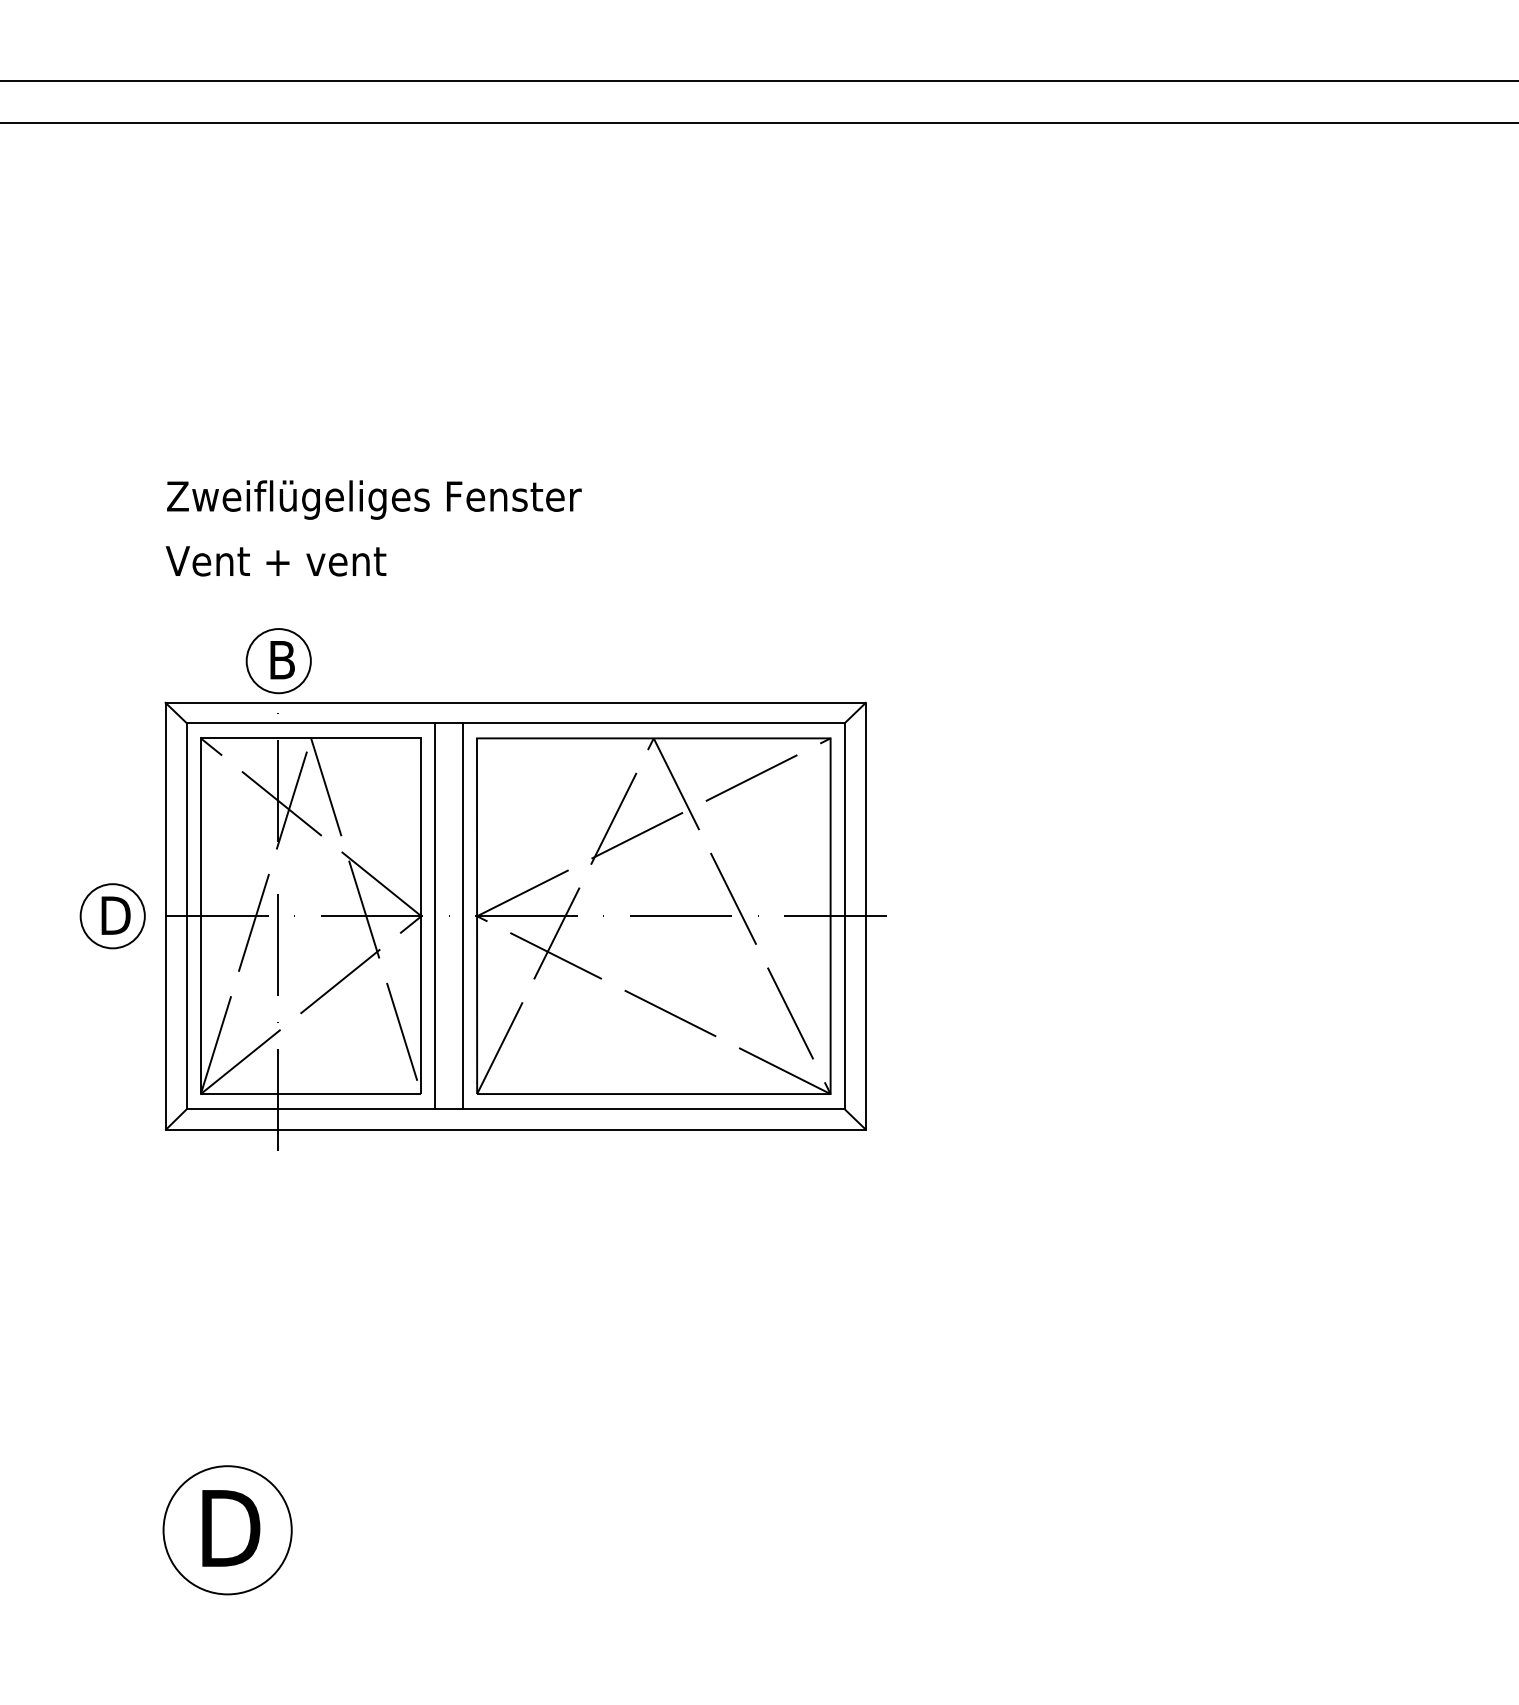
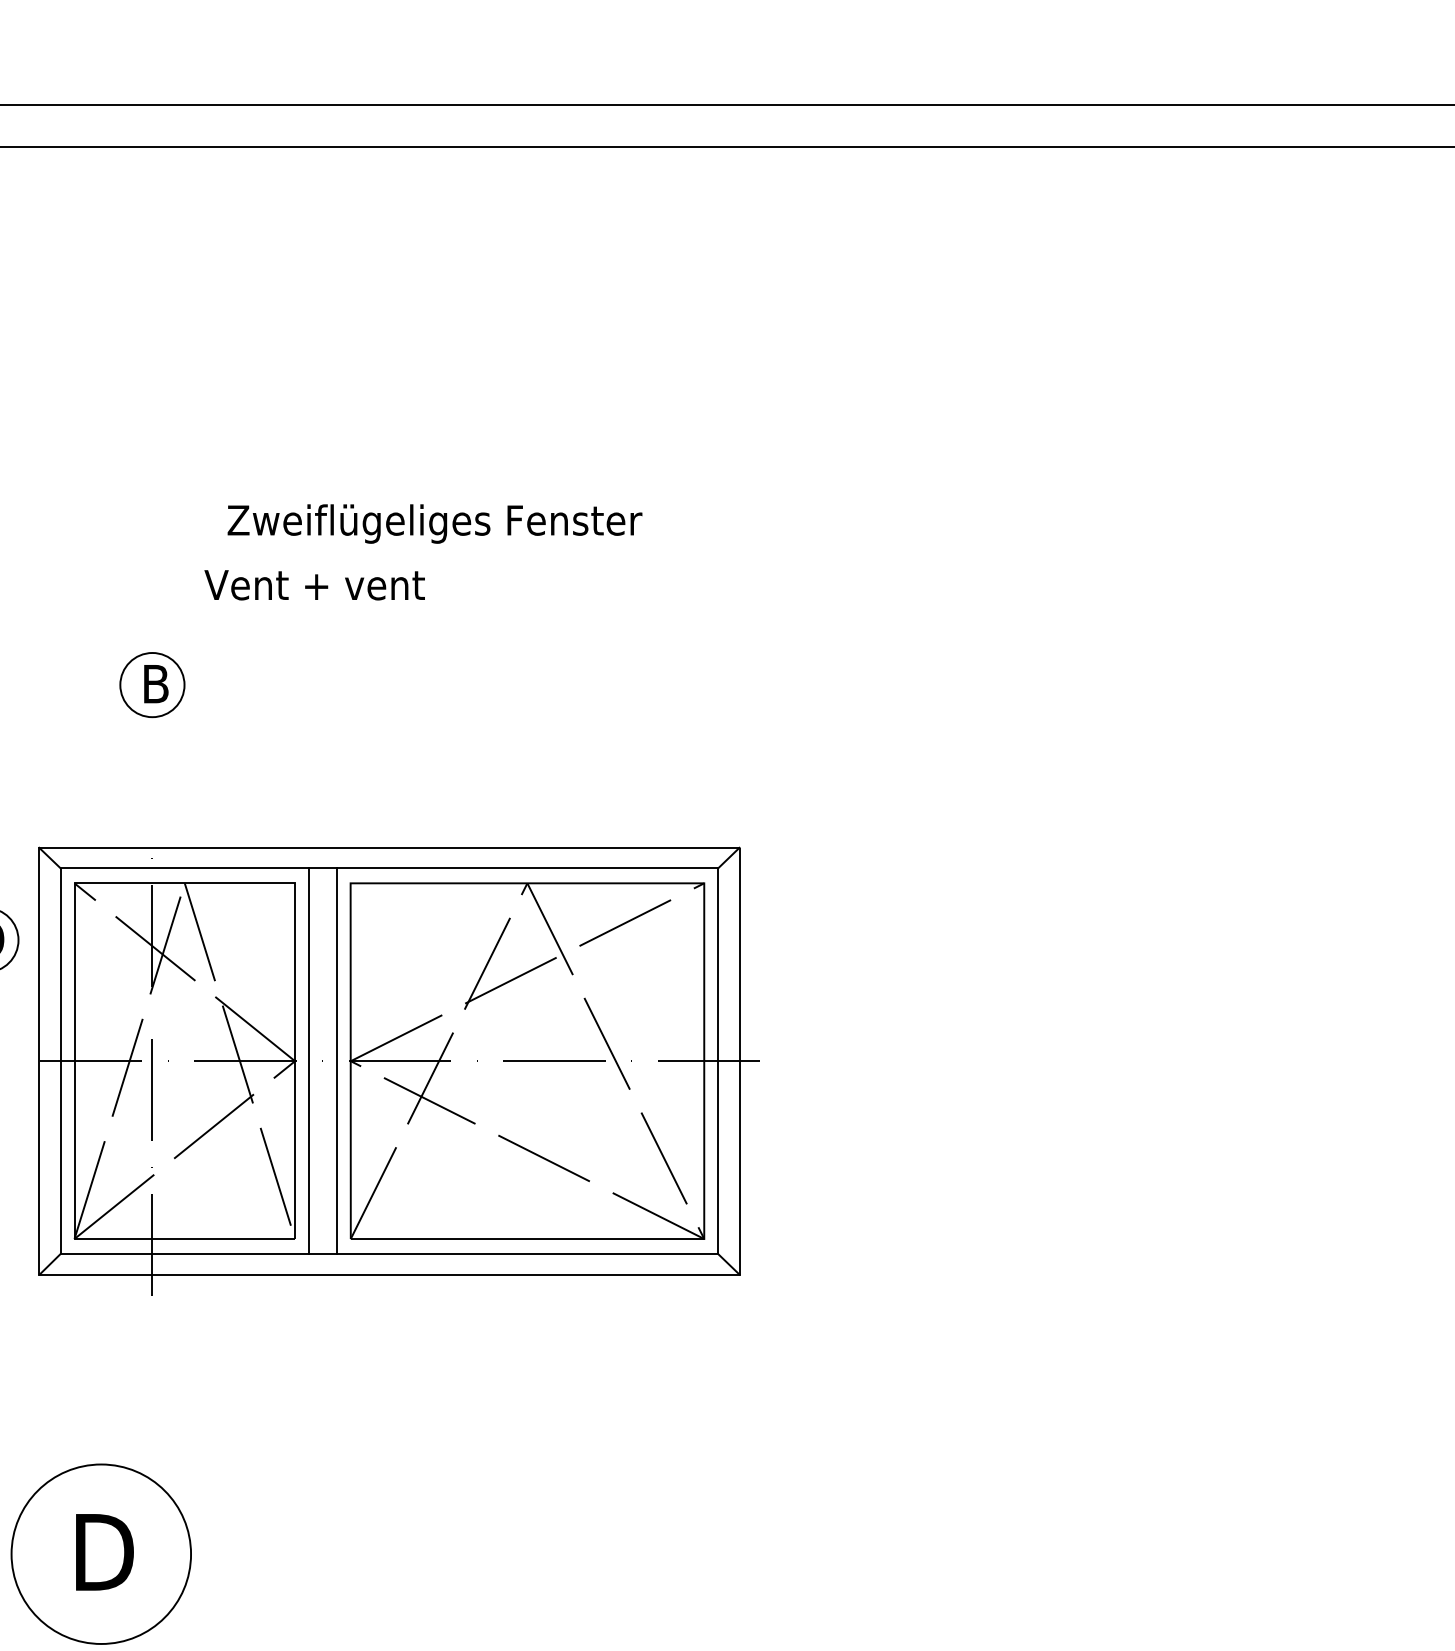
text: (374, 499) -> (435, 523), moved
text: (275, 561) -> (314, 585), moved
part: (525, 925) -> (399, 1070), moved
circle: (227, 1530) -> (101, 1554), size x1.4

